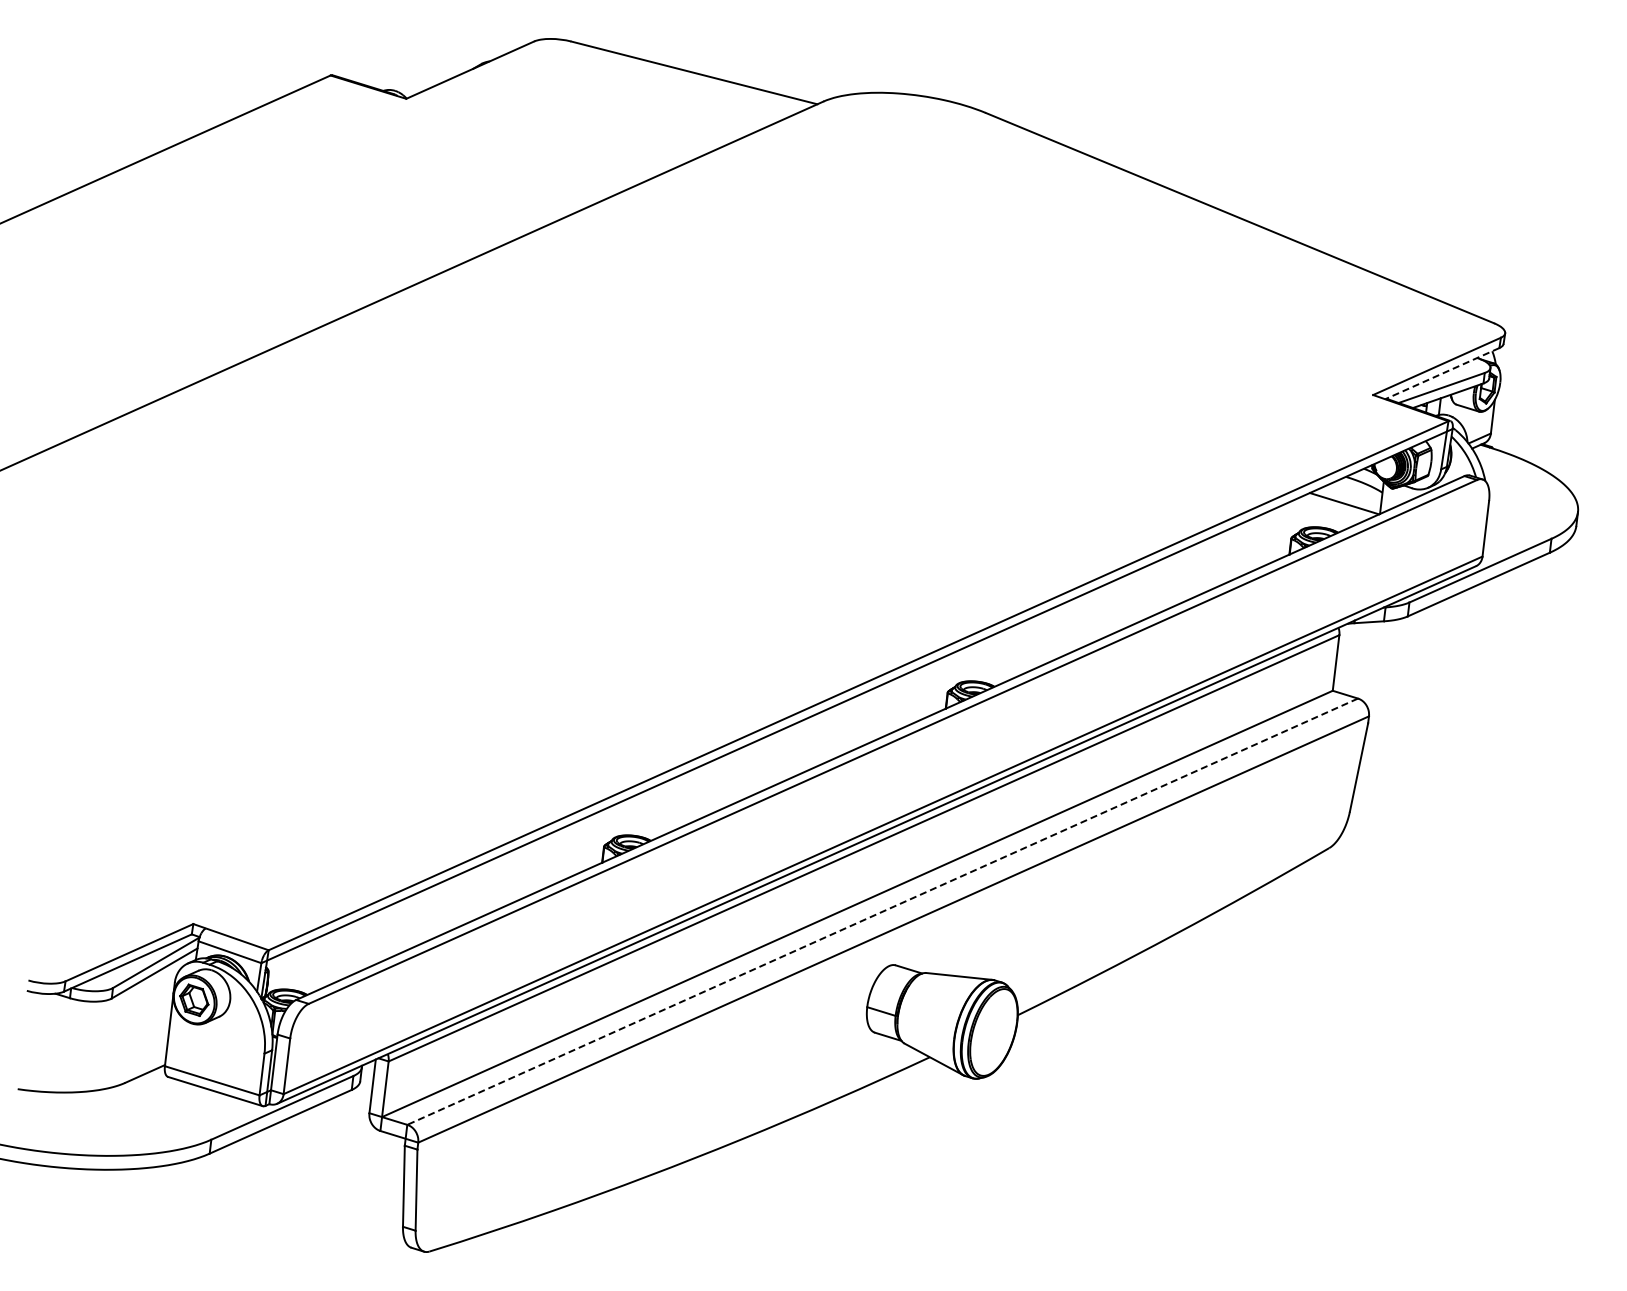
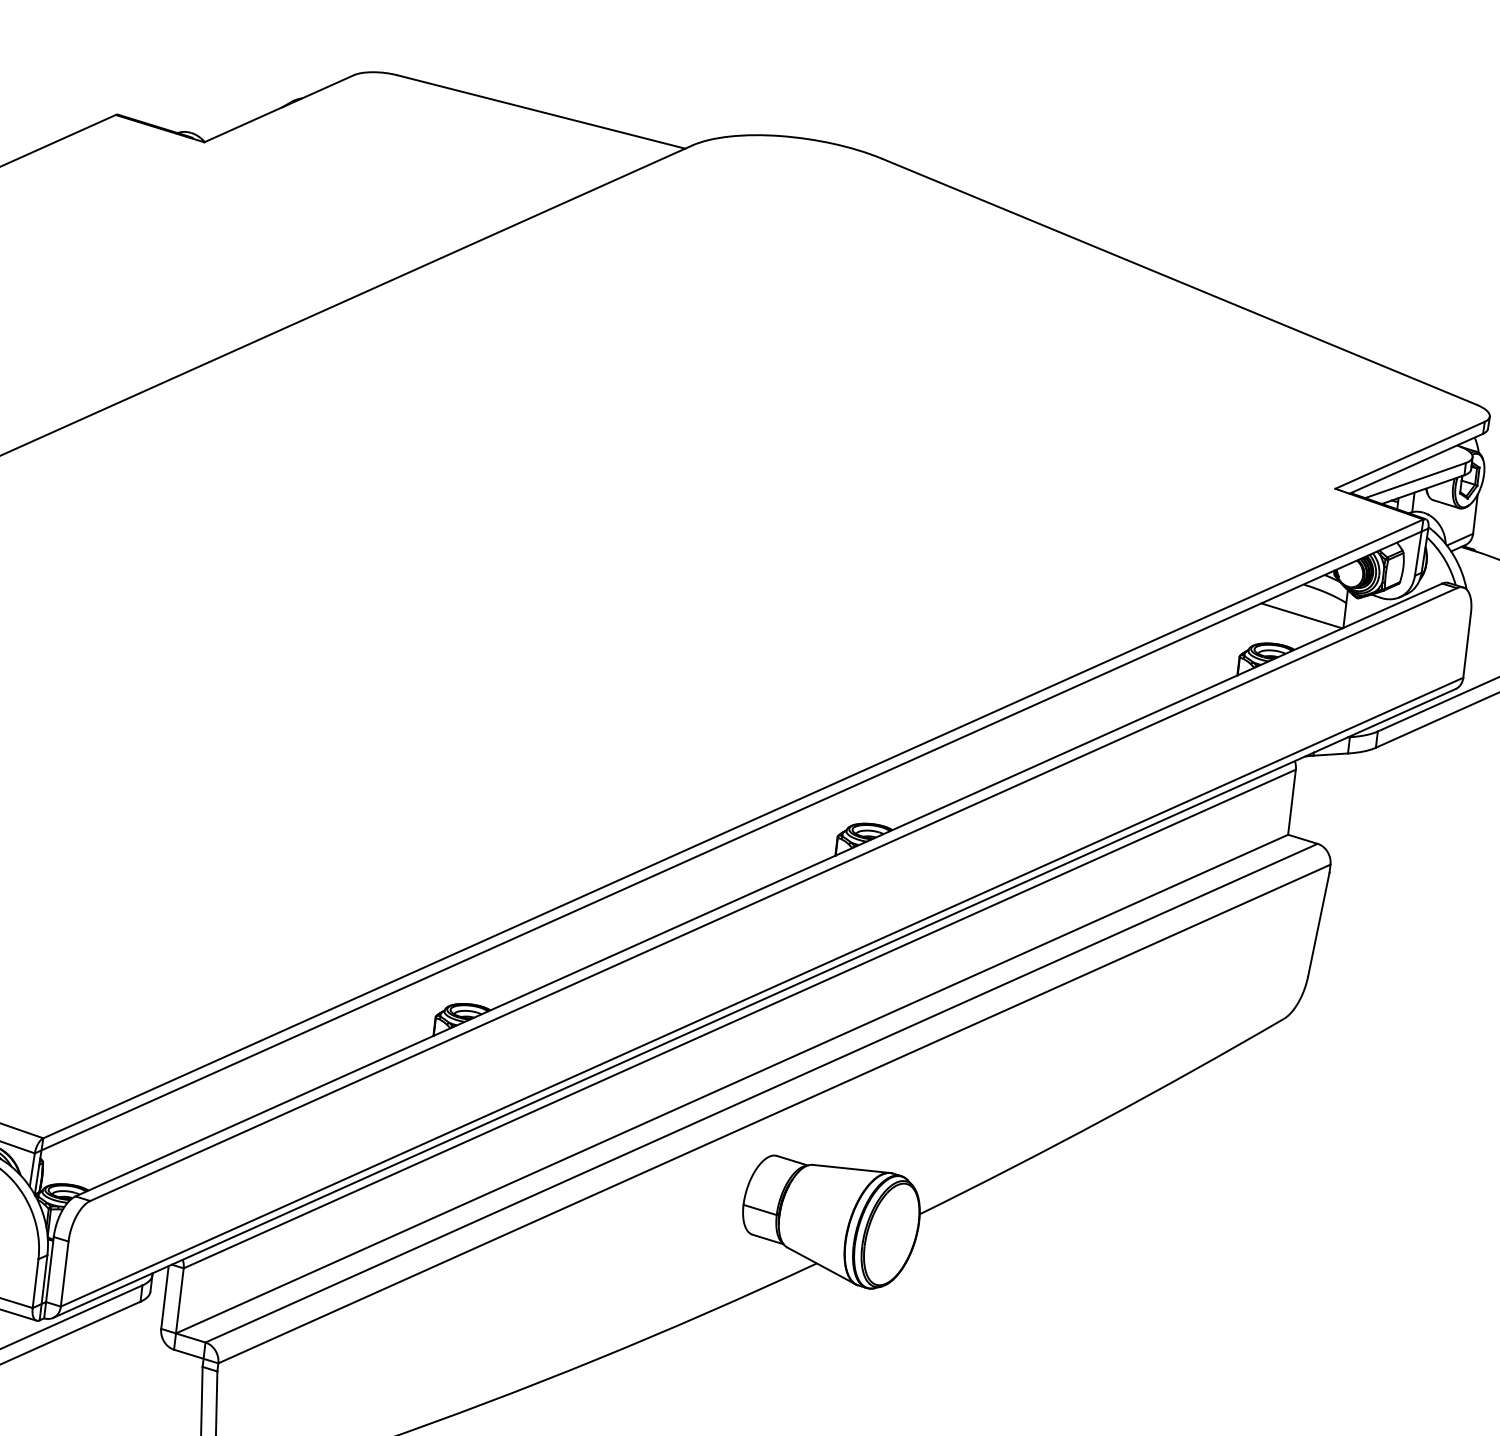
line: (1442, 373) -> (1416, 463), dashed -> solid
line: (882, 911) -> (761, 1092), dashed -> solid

